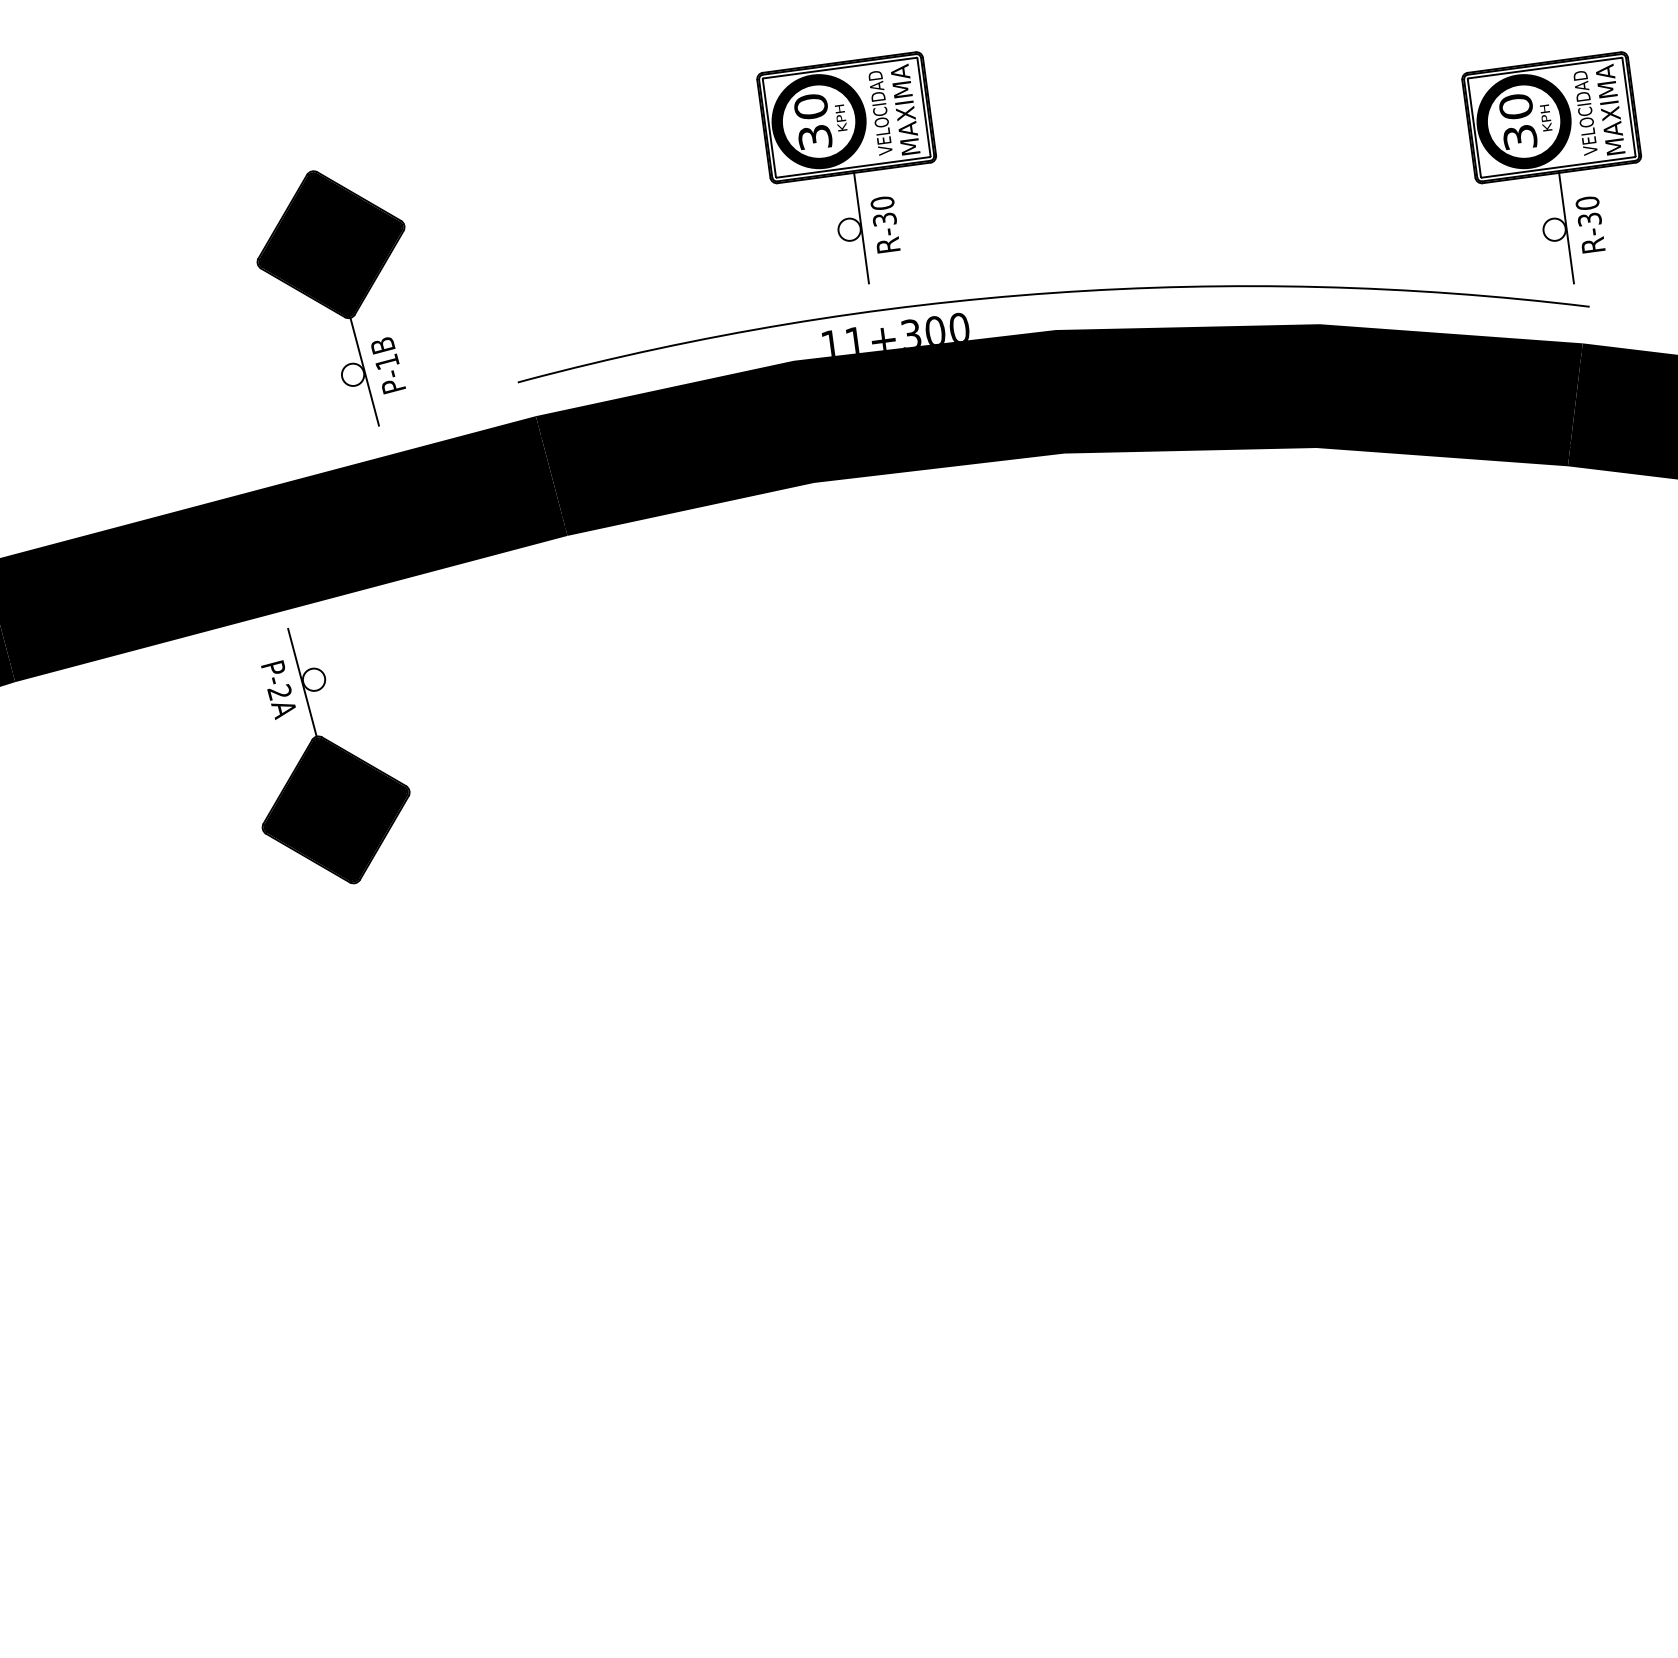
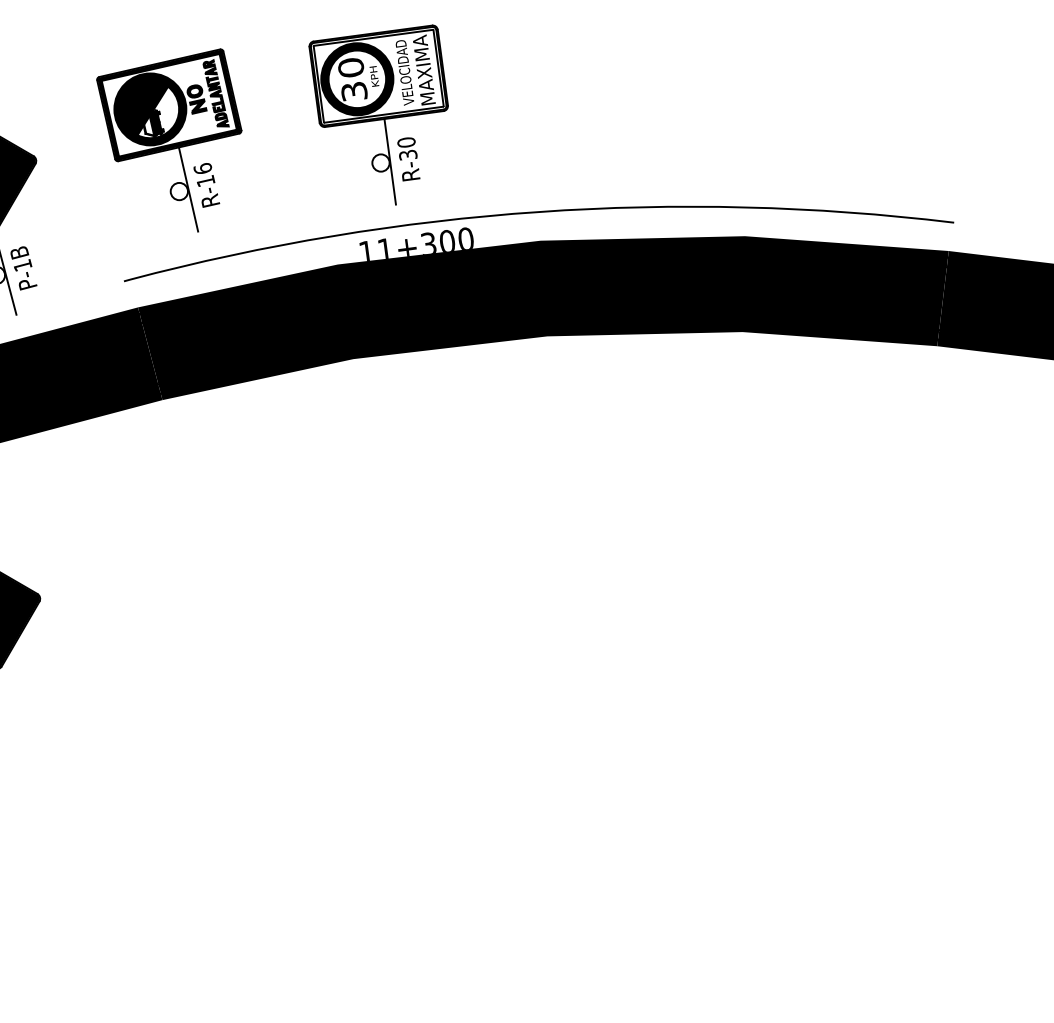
part: (1551, 167) -> (924, 114), removed
part: (576, 200) -> (169, 140), added

